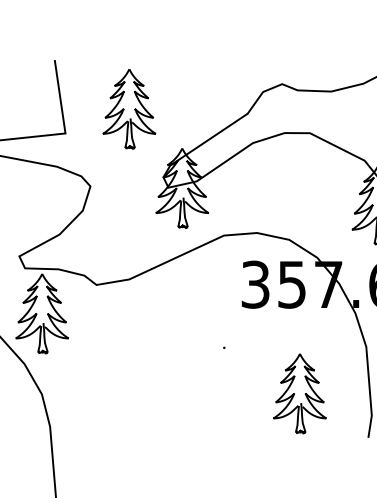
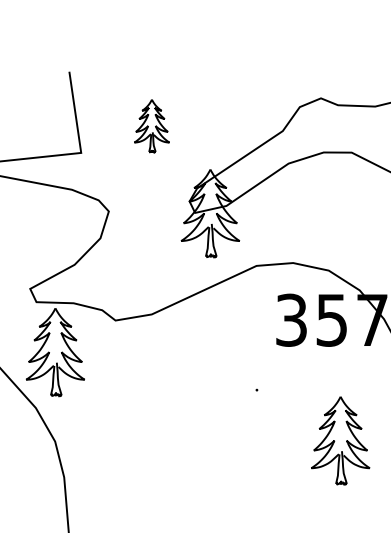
part: (129, 109) -> (152, 126), size x0.6

